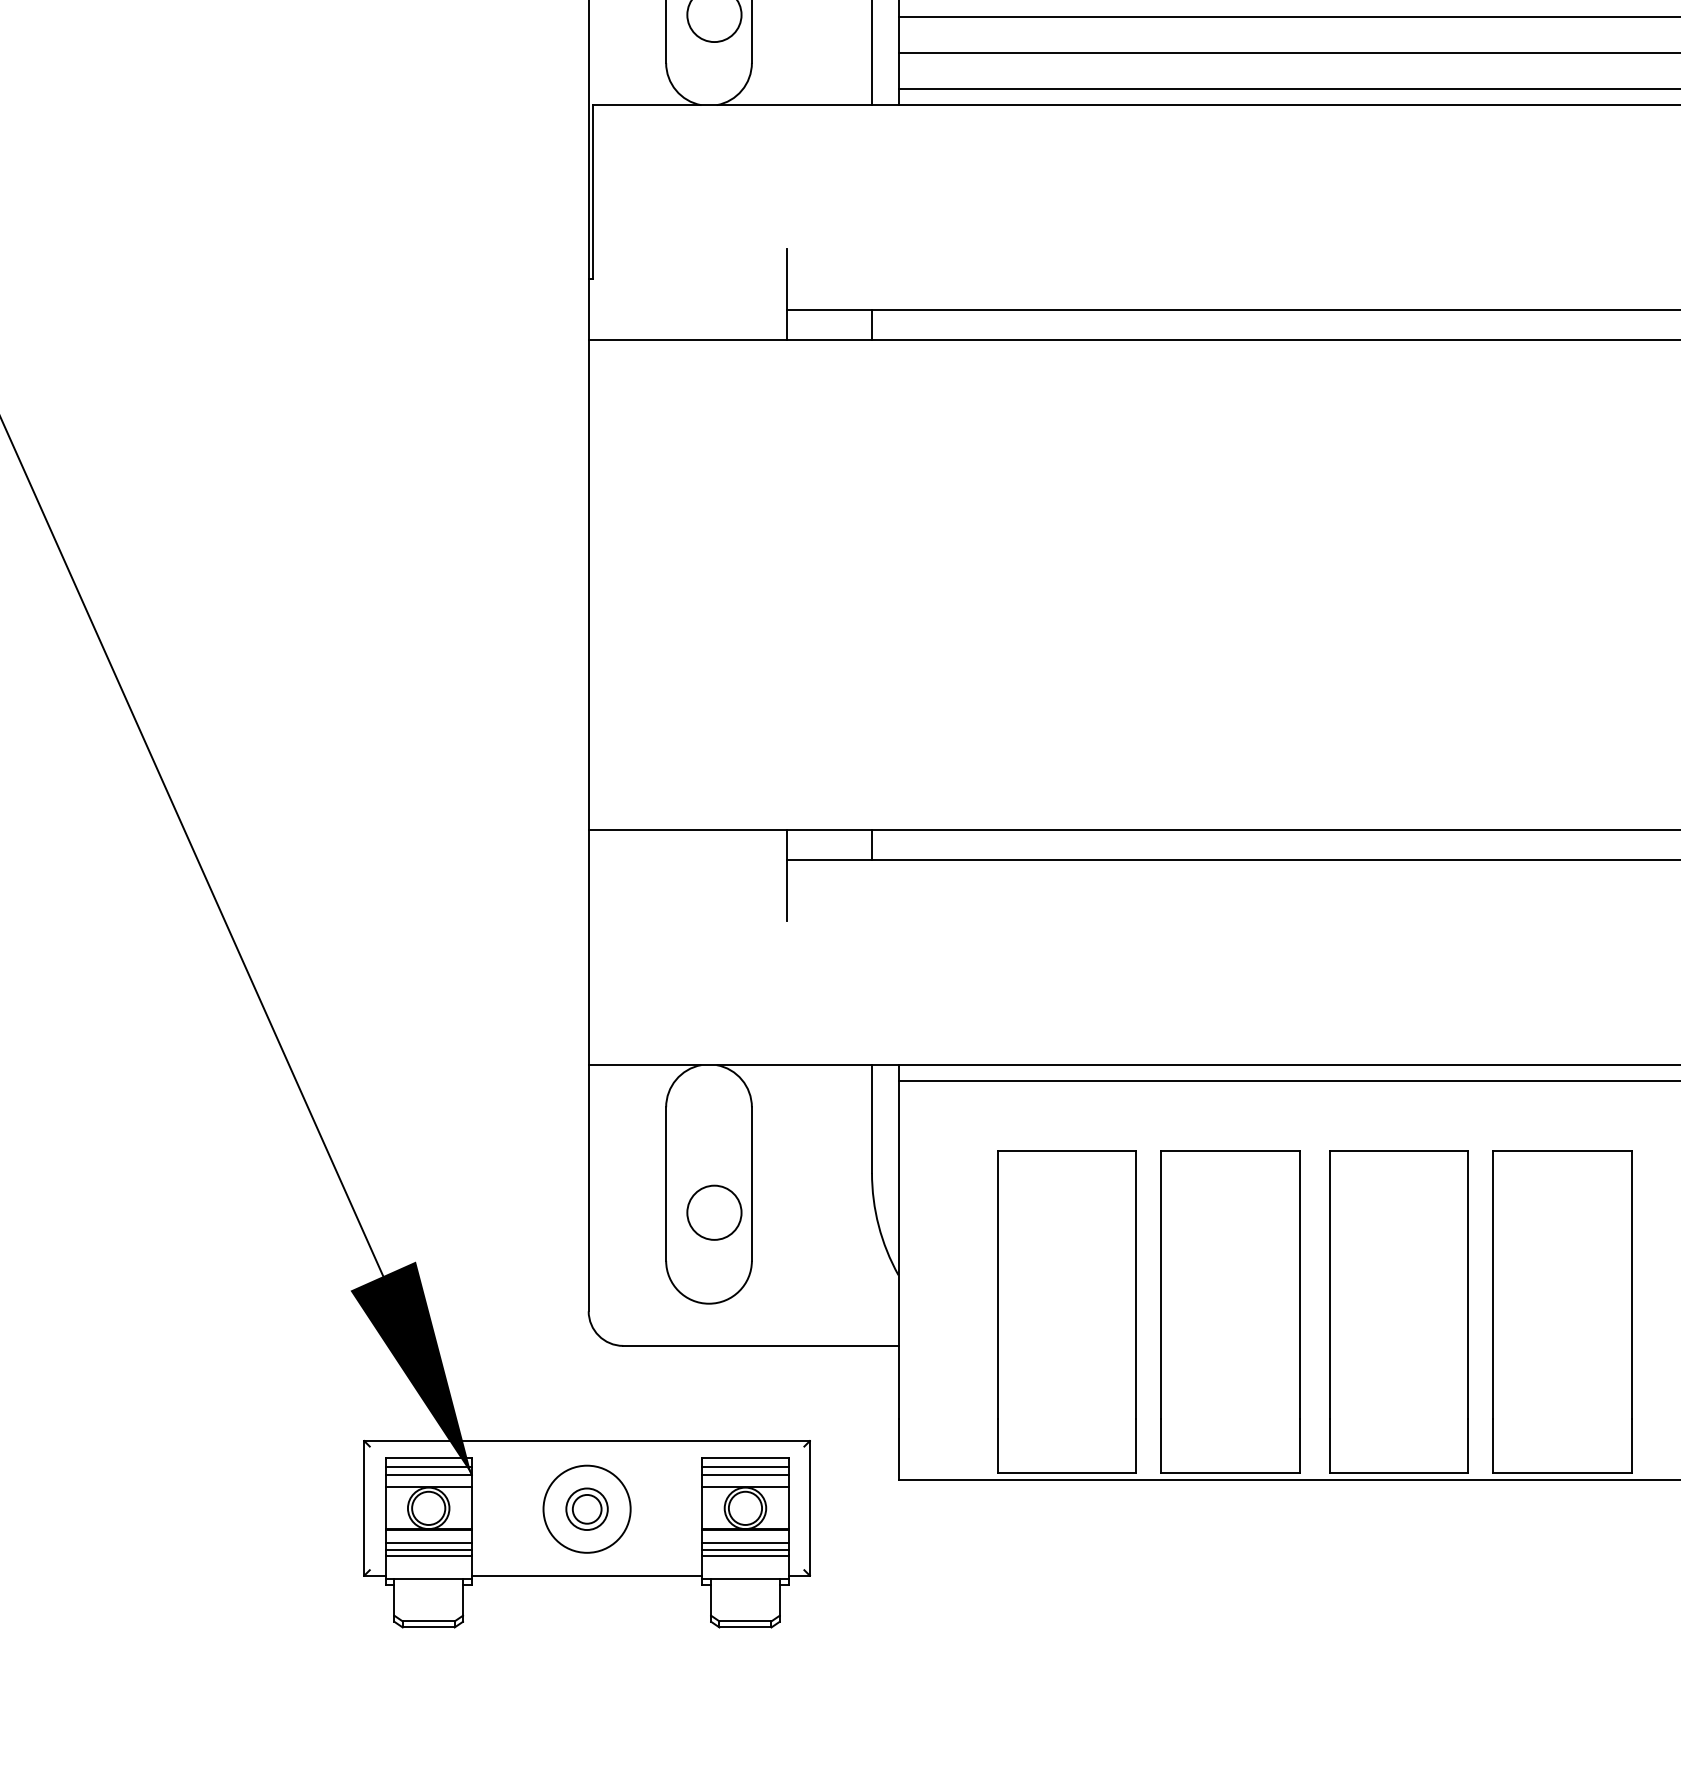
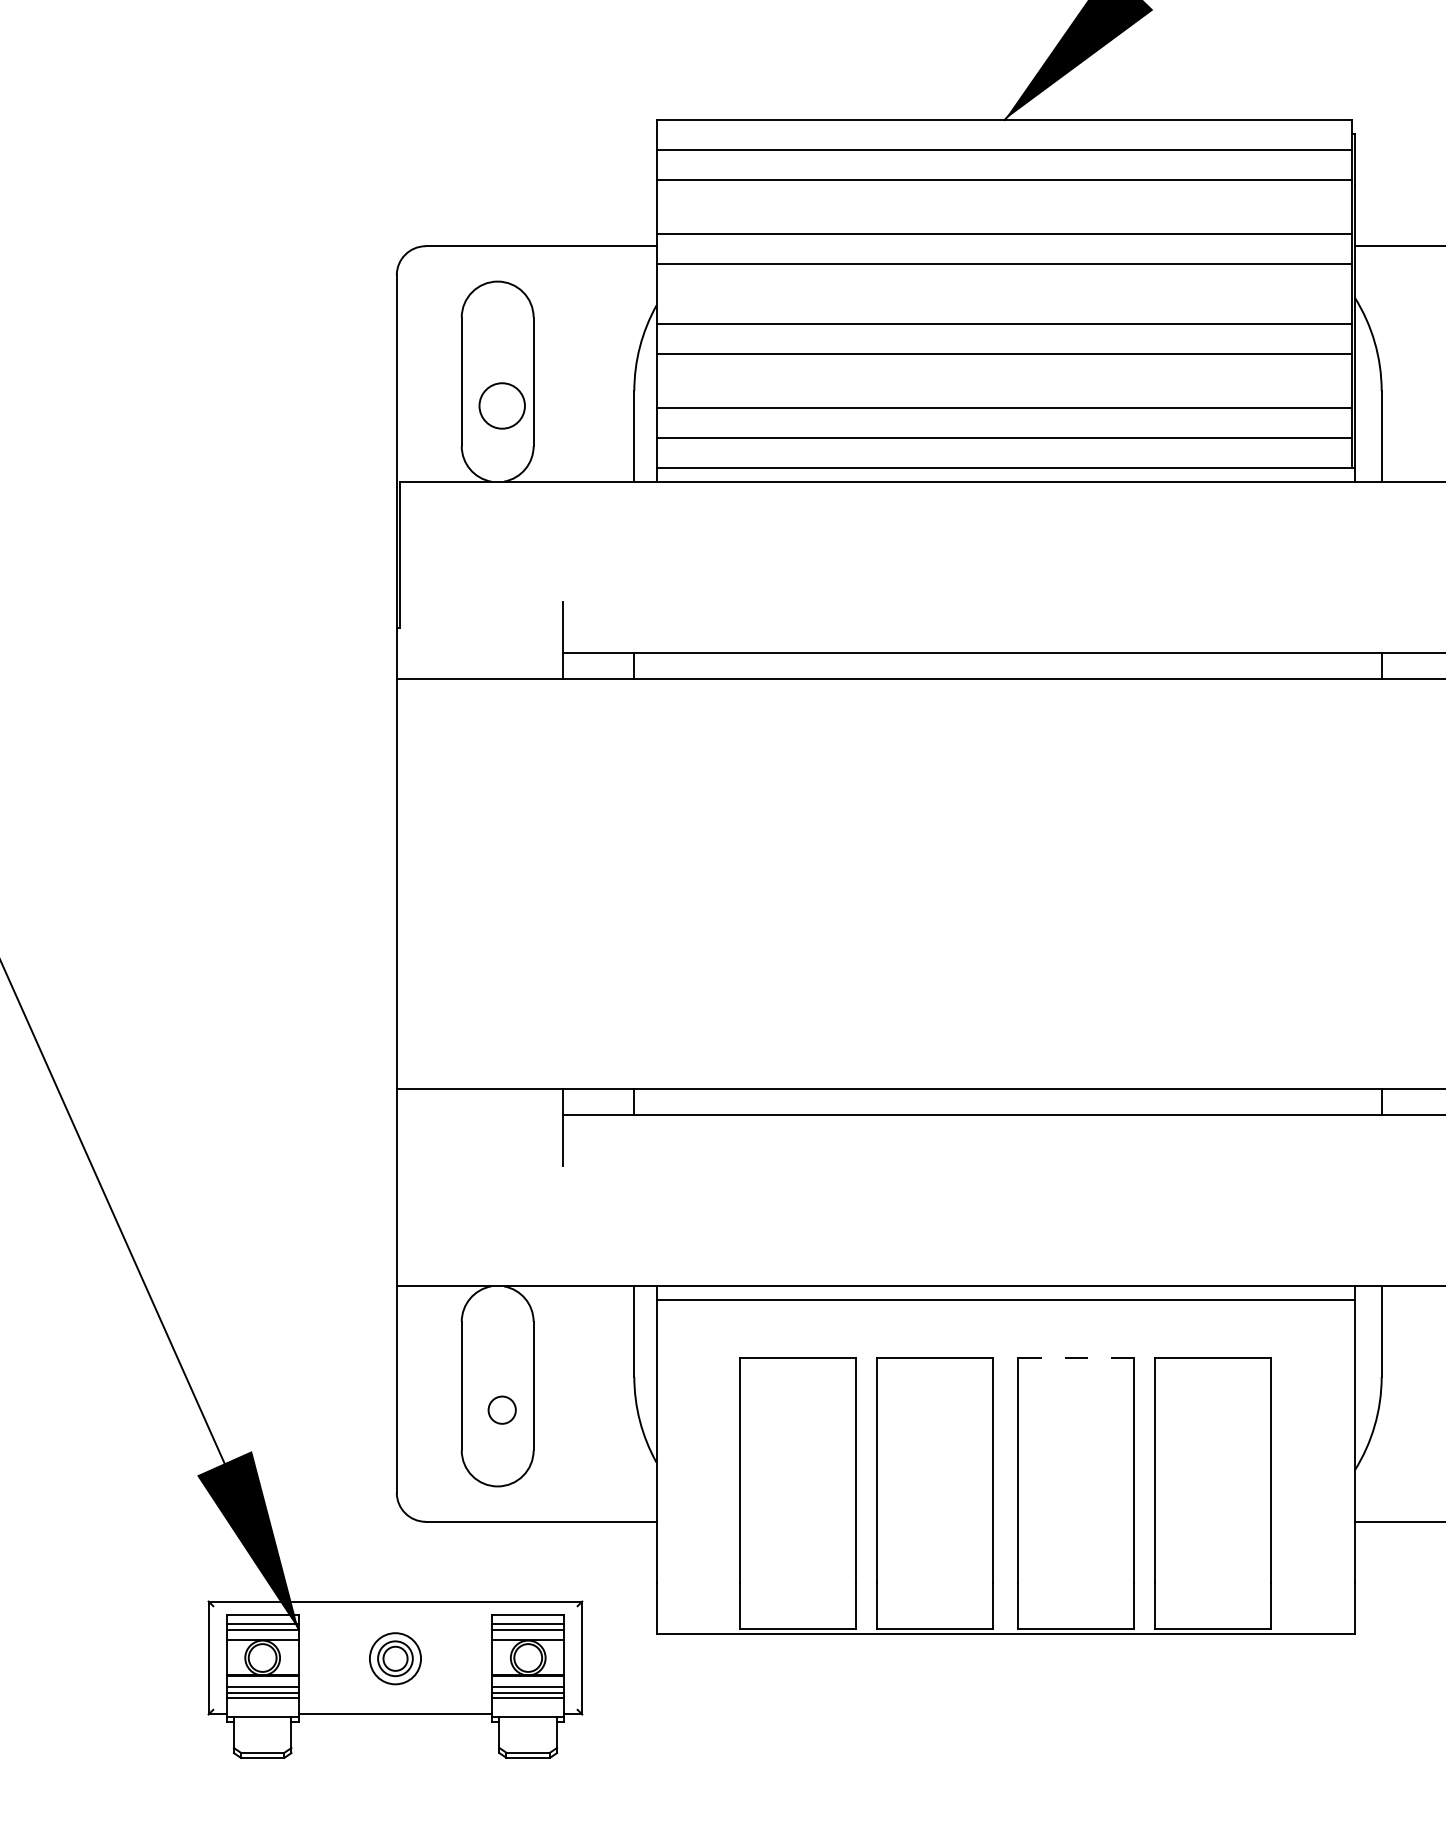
line: (1399, 1151) -> (1076, 1358), solid -> dashed
circle: (713, 1211) -> (501, 1409), size x0.6
circle: (585, 1508) -> (394, 1658), size x0.7

